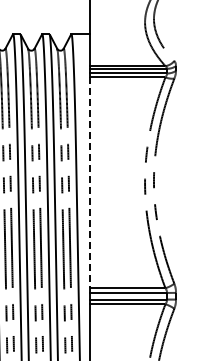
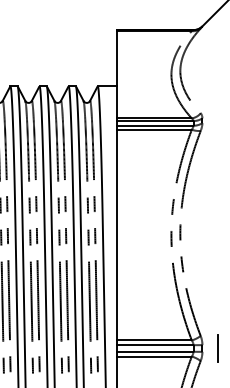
line: (90, 183) -> (116, 235), dashed -> solid
line: (191, 296) -> (217, 348), added

